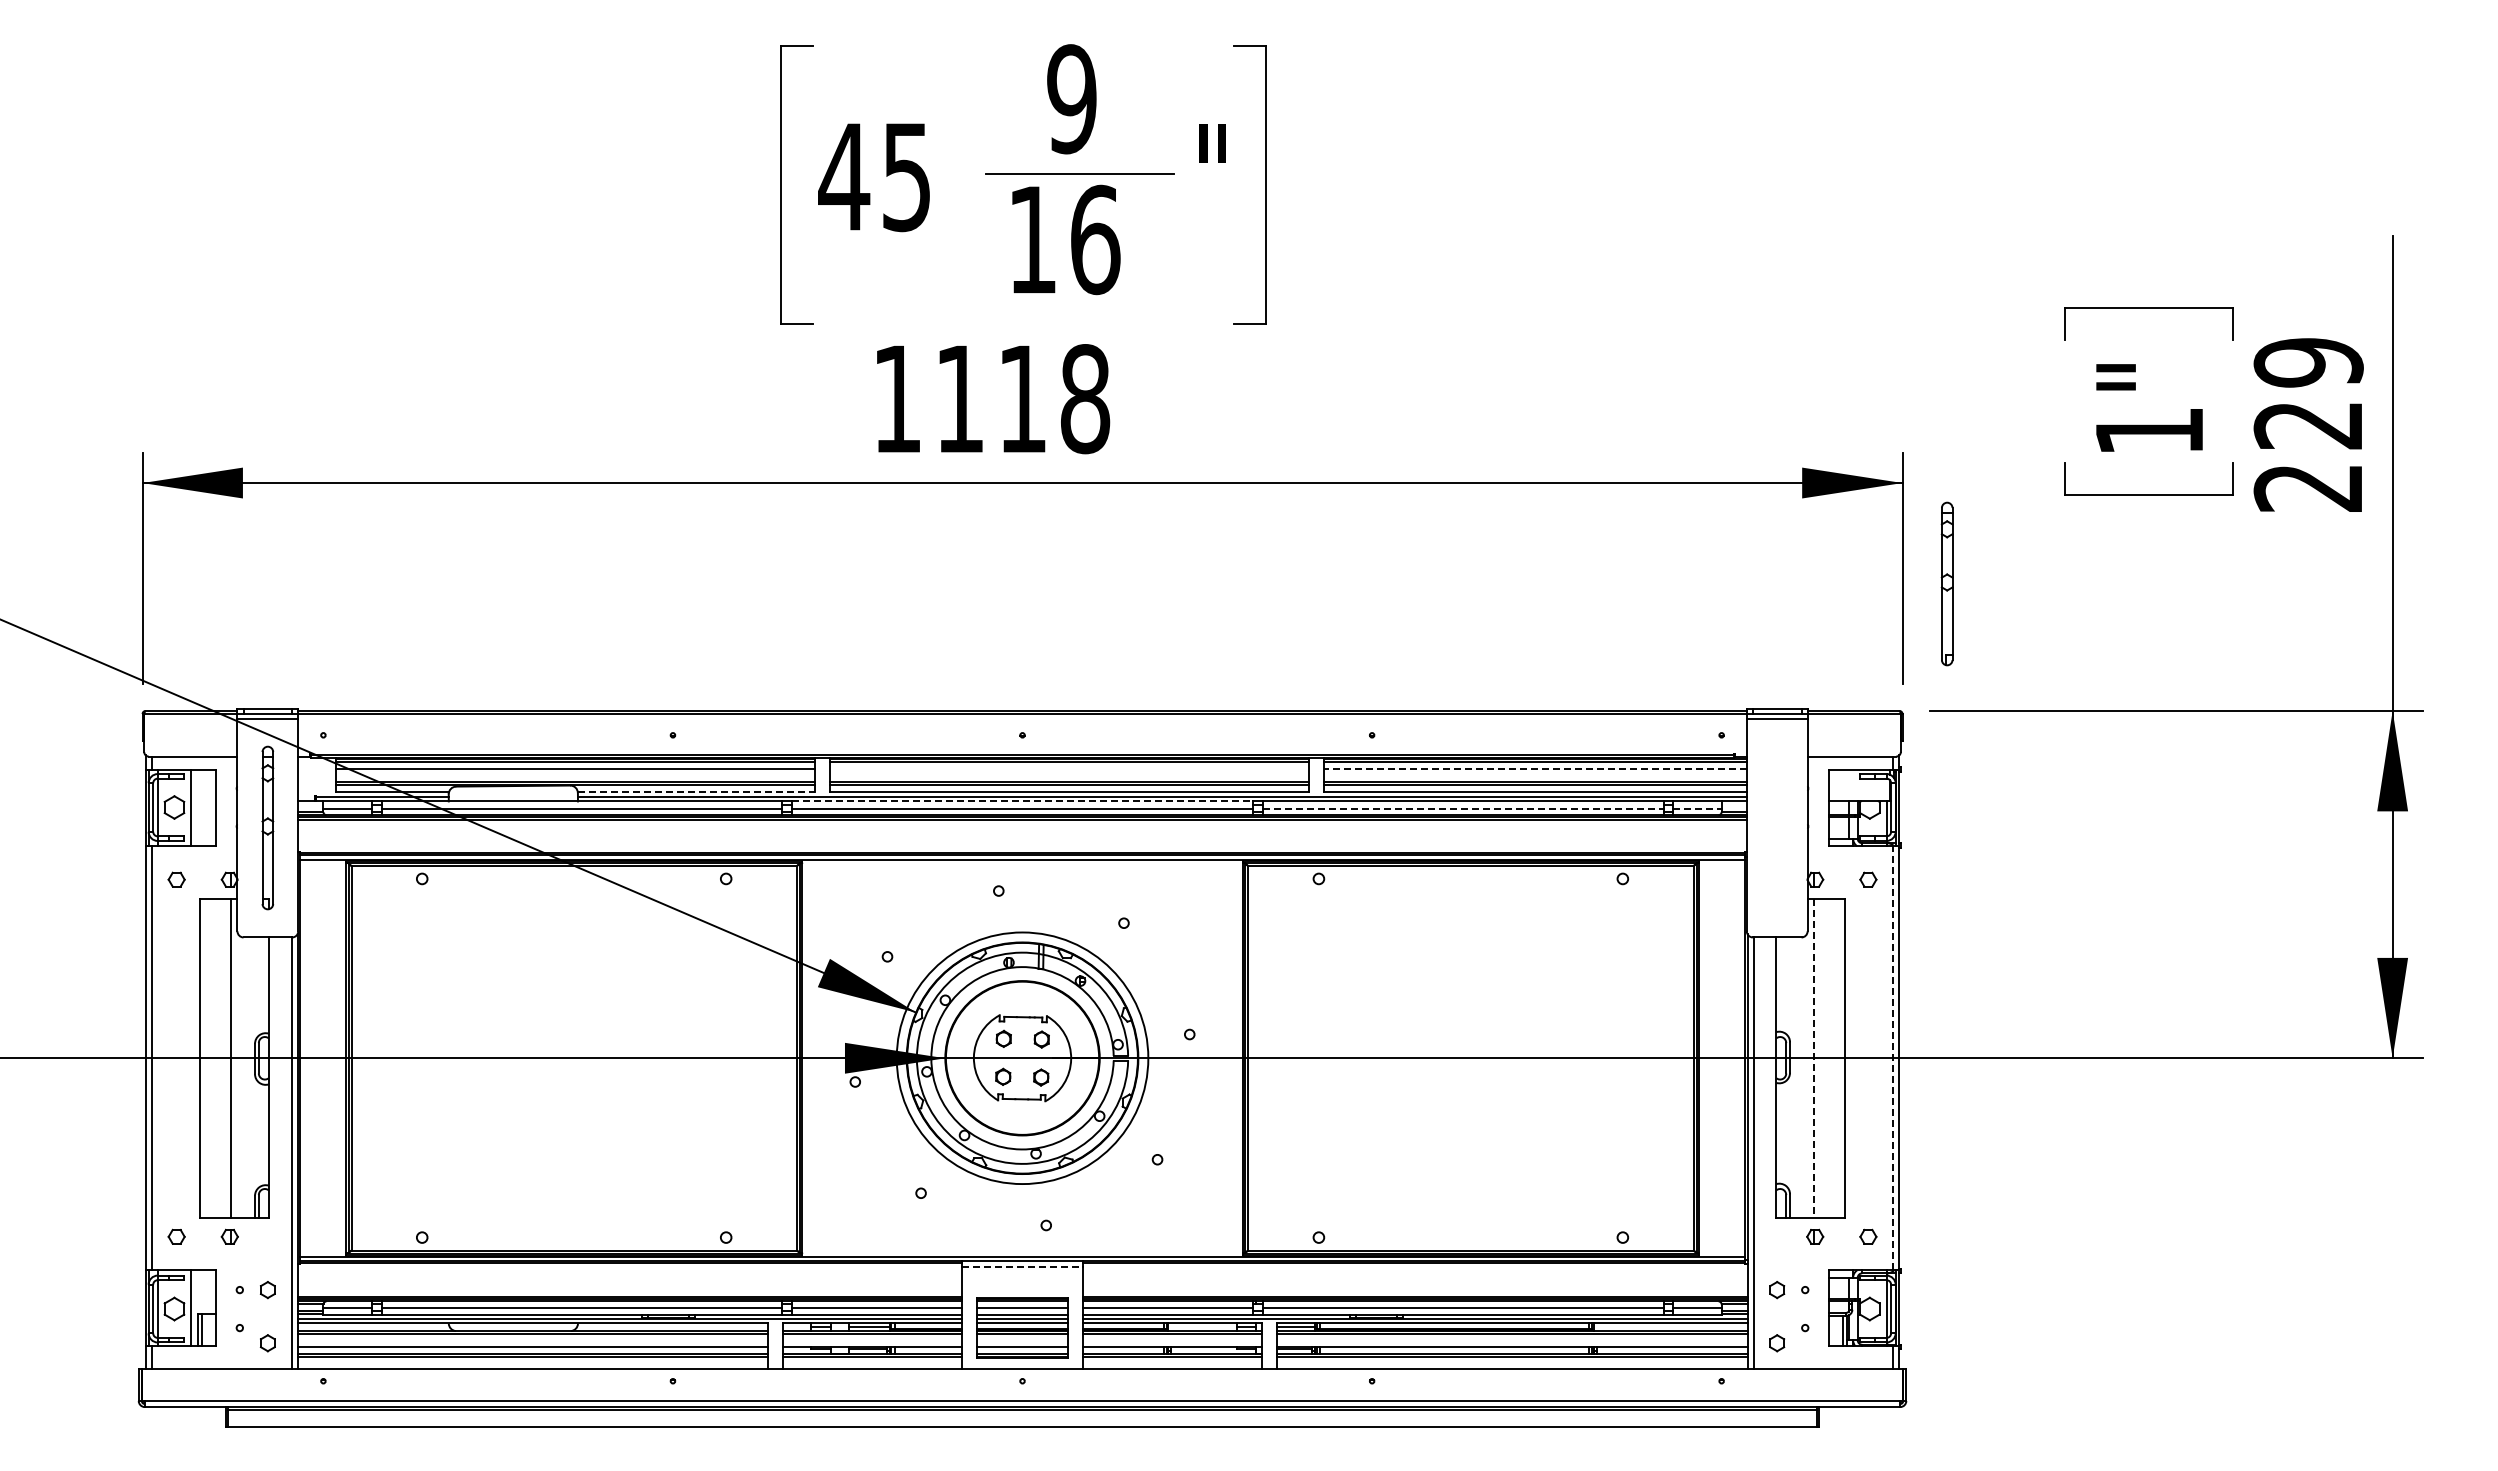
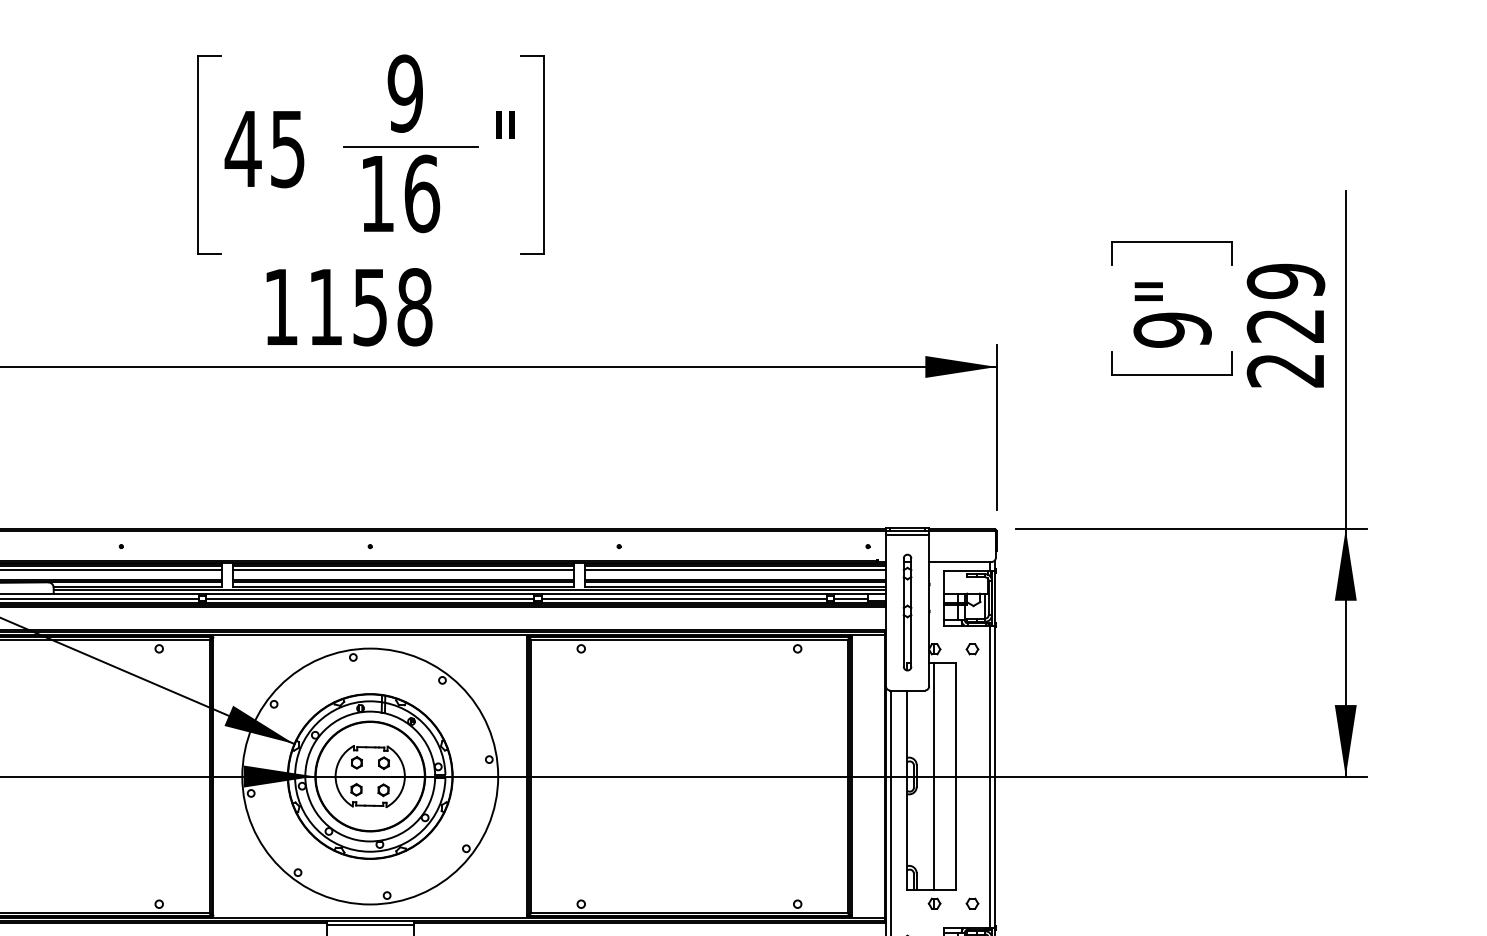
text: (1022, 399) -> (370, 307), 1118 -> 1158
text: (2149, 431) -> (1172, 330), 1" -> 9"
part: (1946, 583) -> (907, 612), moved
line: (1068, 768) -> (402, 570), added
line: (1534, 768) -> (734, 570), dashed -> solid
line: (696, 792) -> (138, 587), dashed -> solid
line: (1022, 801) -> (370, 593), dashed -> solid
line: (1463, 809) -> (684, 599), dashed -> solid
line: (1698, 809) -> (851, 599), dashed -> solid
circle: (1022, 1057) -> (370, 775), size x1.43
line: (1893, 1057) -> (990, 775), dashed -> solid
line: (1814, 1058) -> (934, 776), dashed -> solid
line: (1022, 1267) -> (370, 925), dashed -> solid

